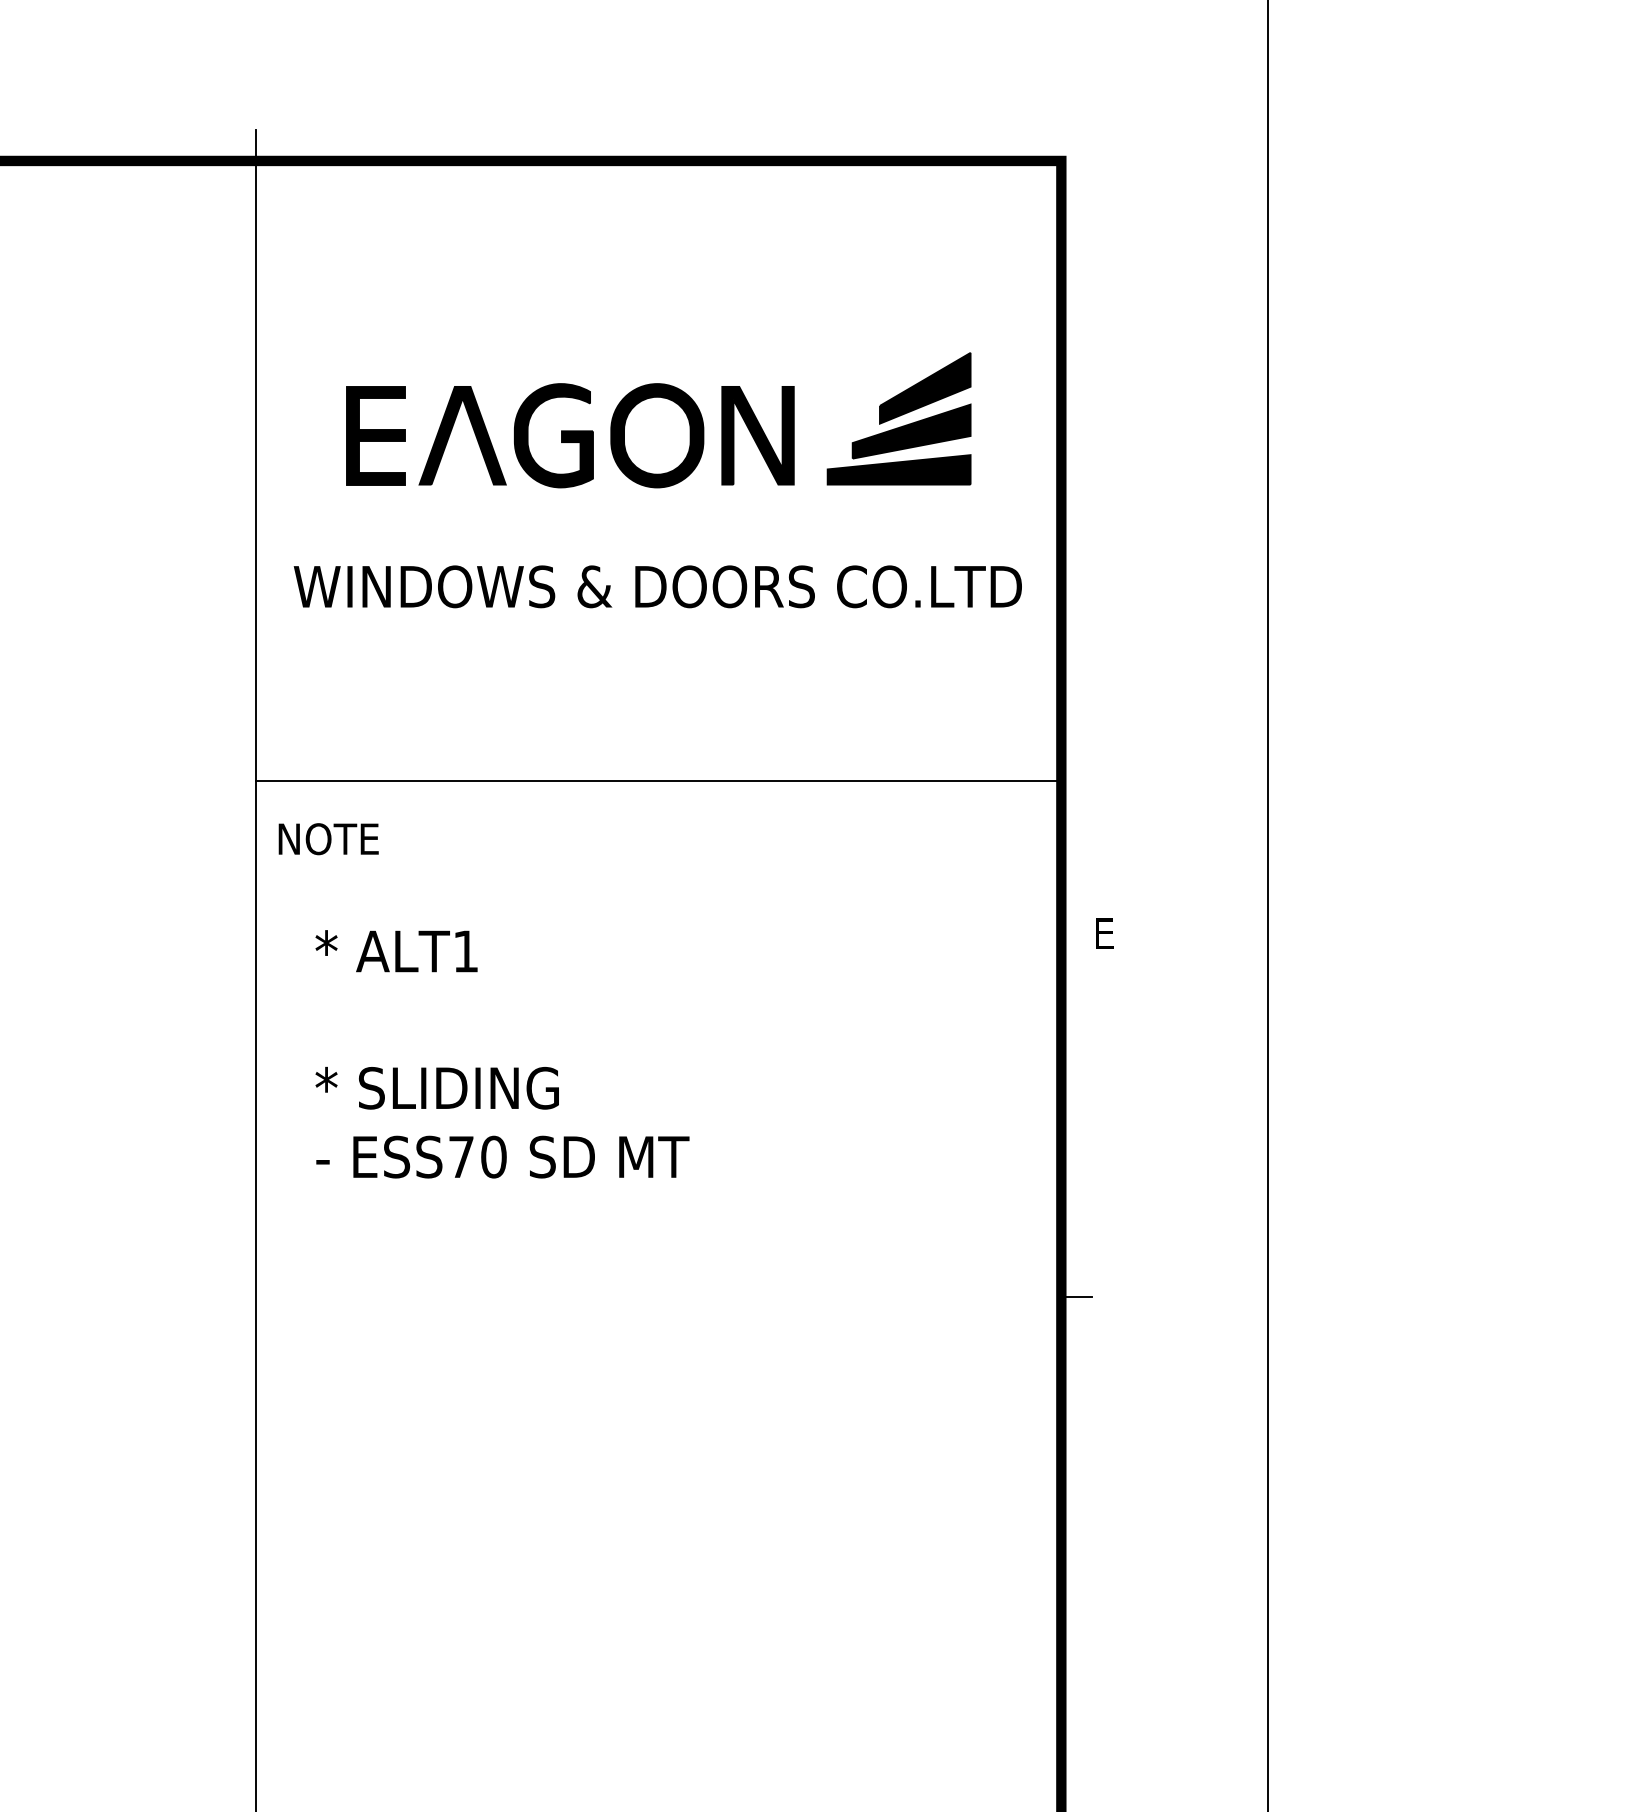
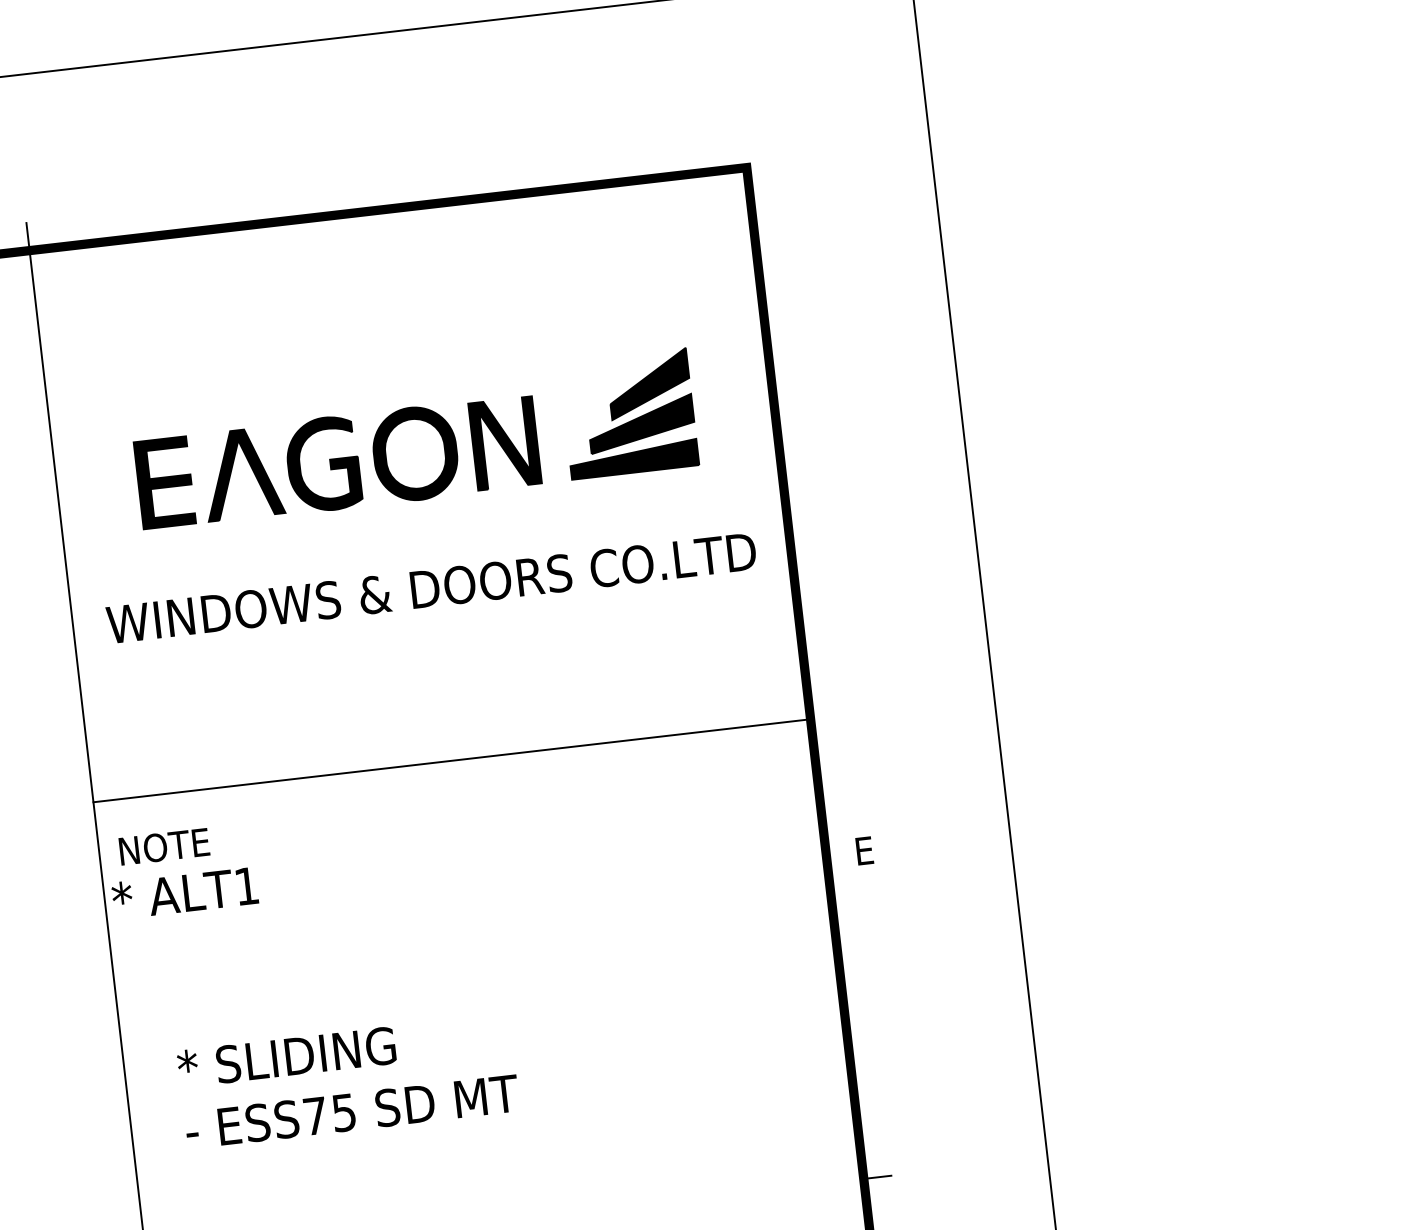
text: (396, 951) -> (184, 893), moved
text: (493, 1156) -> (343, 1112), ESS70 -> ESS75

